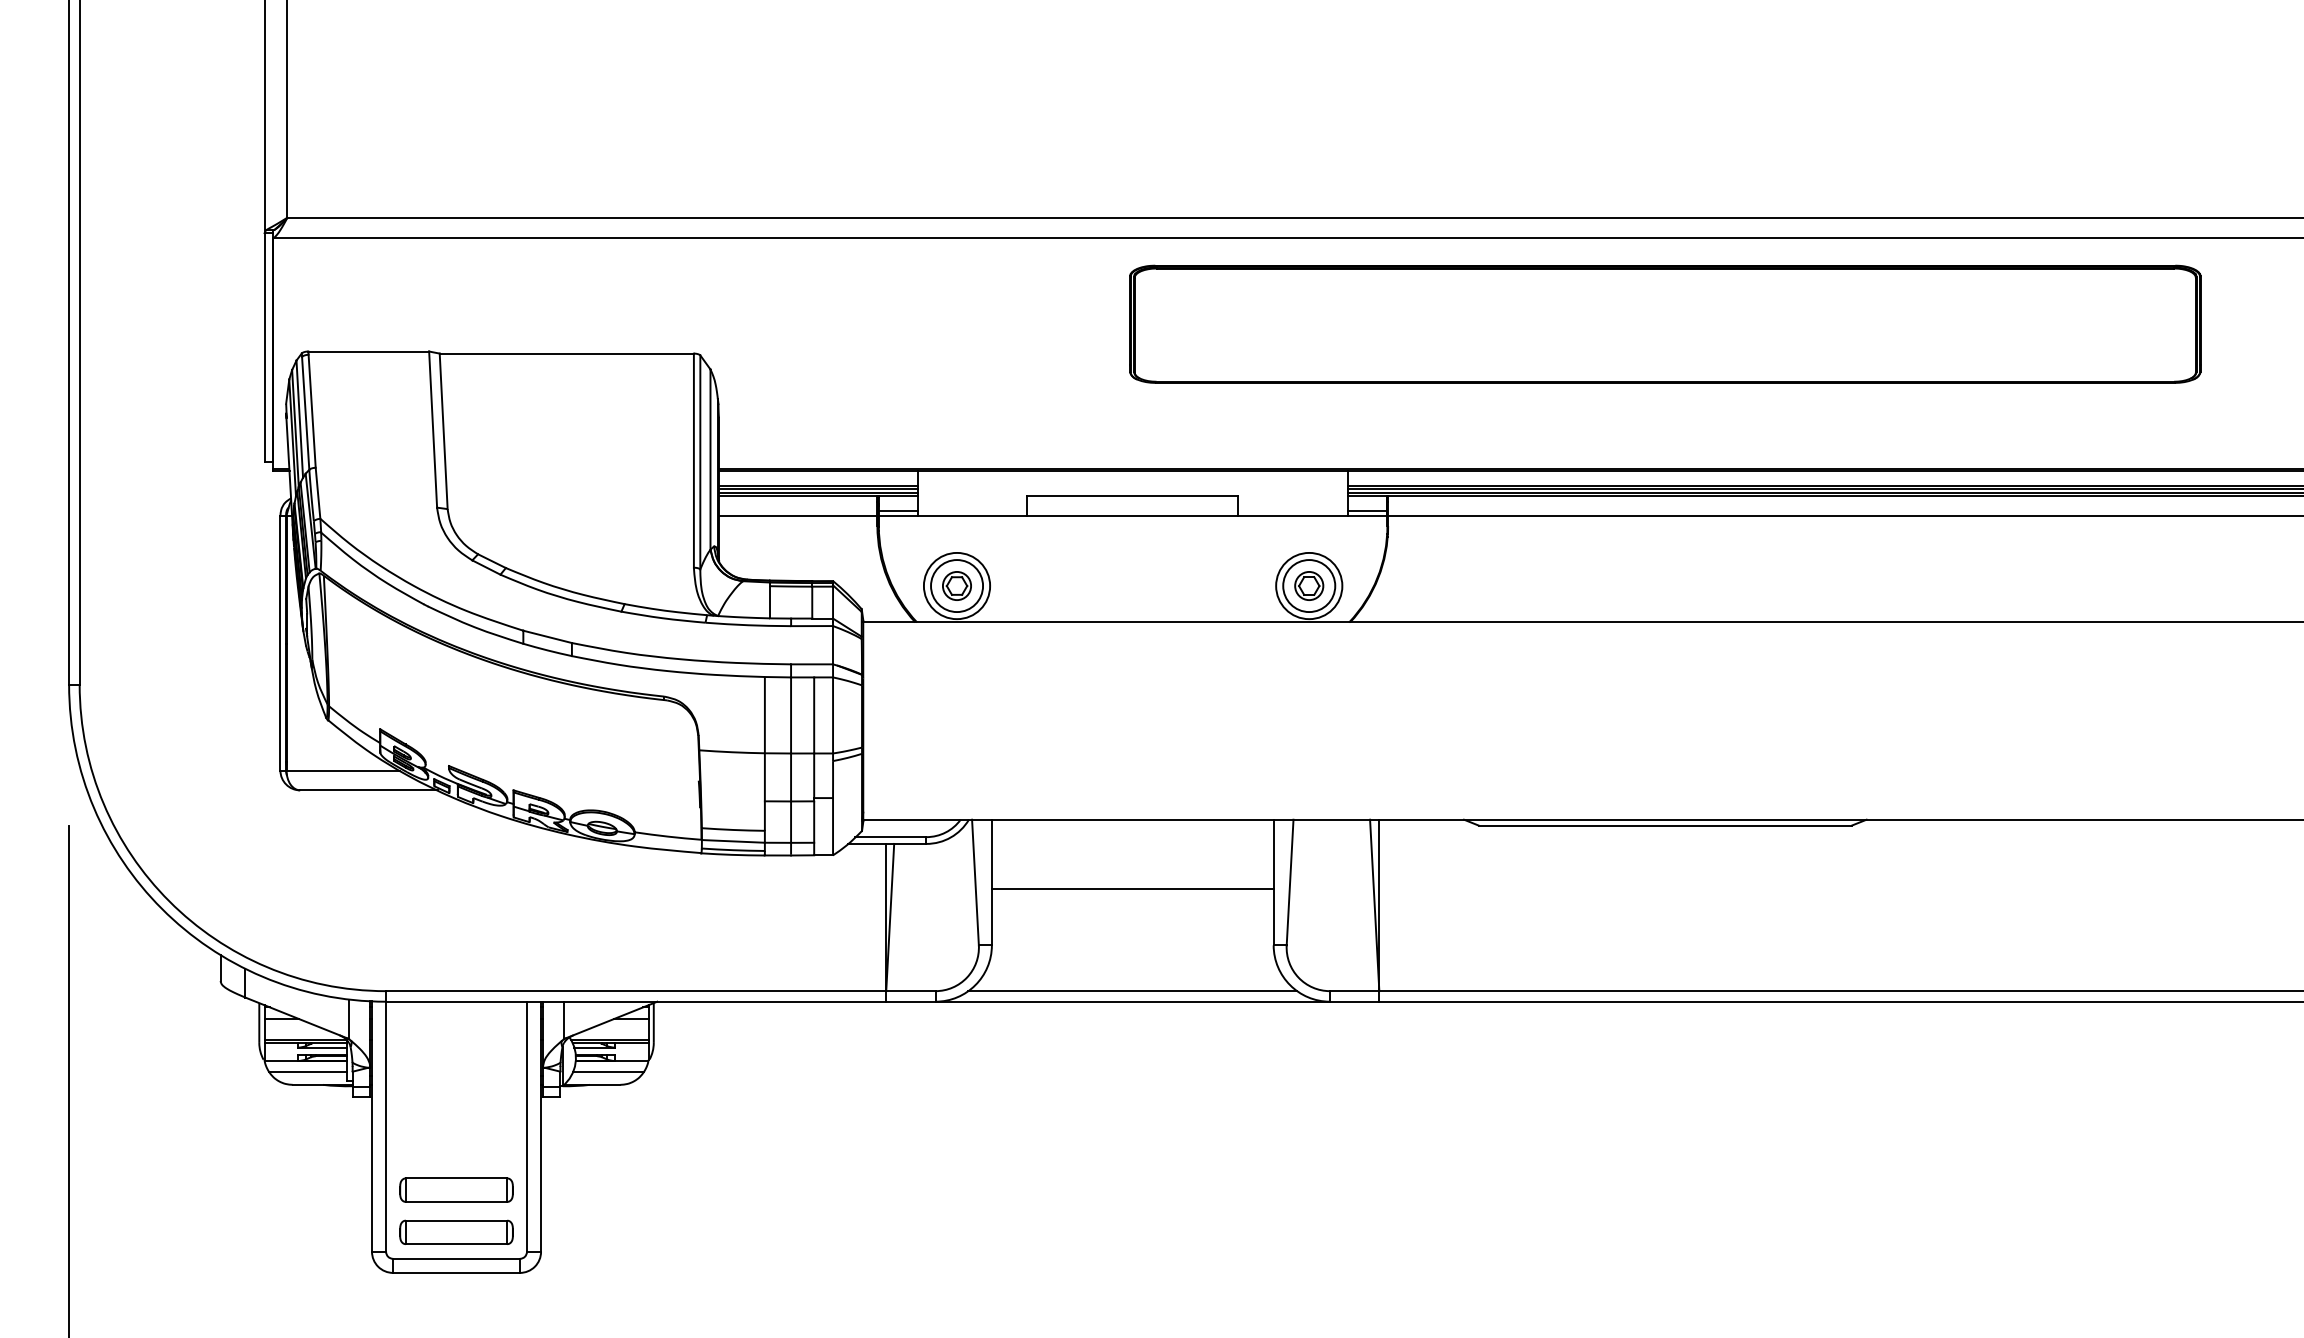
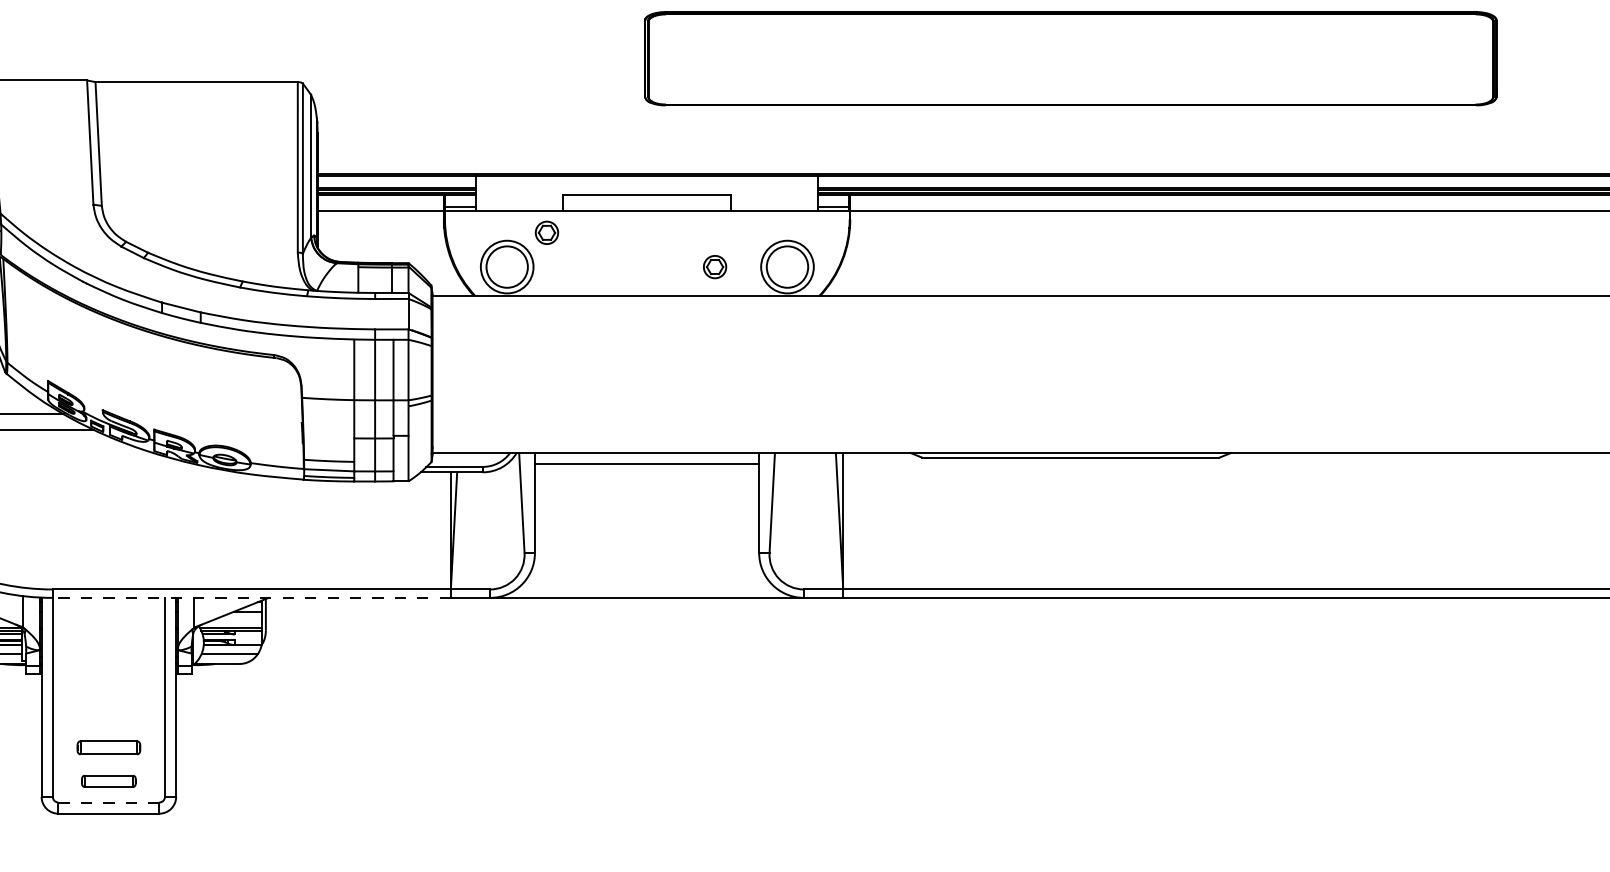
part: (956, 585) -> (546, 232), moved
part: (1309, 585) -> (715, 266), moved
line: (1132, 889) -> (646, 464), moved
line: (1132, 991) -> (646, 589), removed
line: (635, 1001) -> (251, 597), solid -> dashed
part: (456, 1189) -> (108, 747), size x0.7
part: (456, 1231) -> (108, 780), size x0.6
line: (457, 1258) -> (109, 802), solid -> dashed

